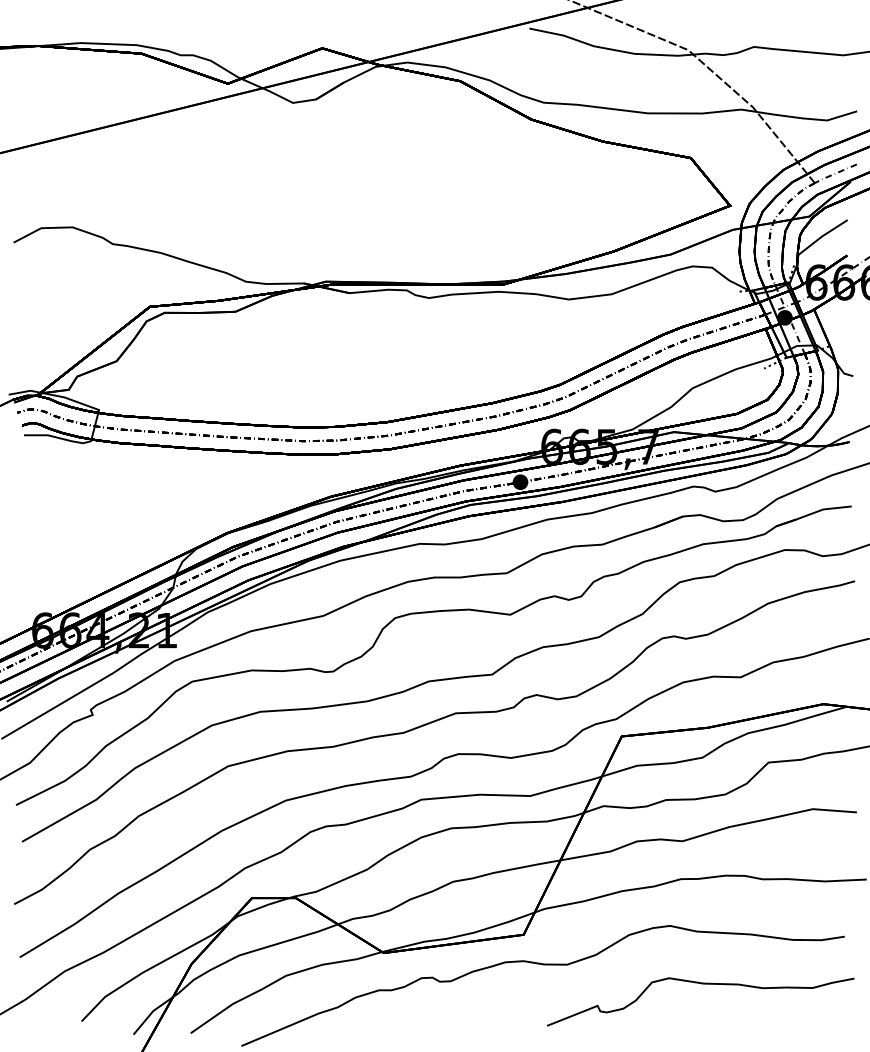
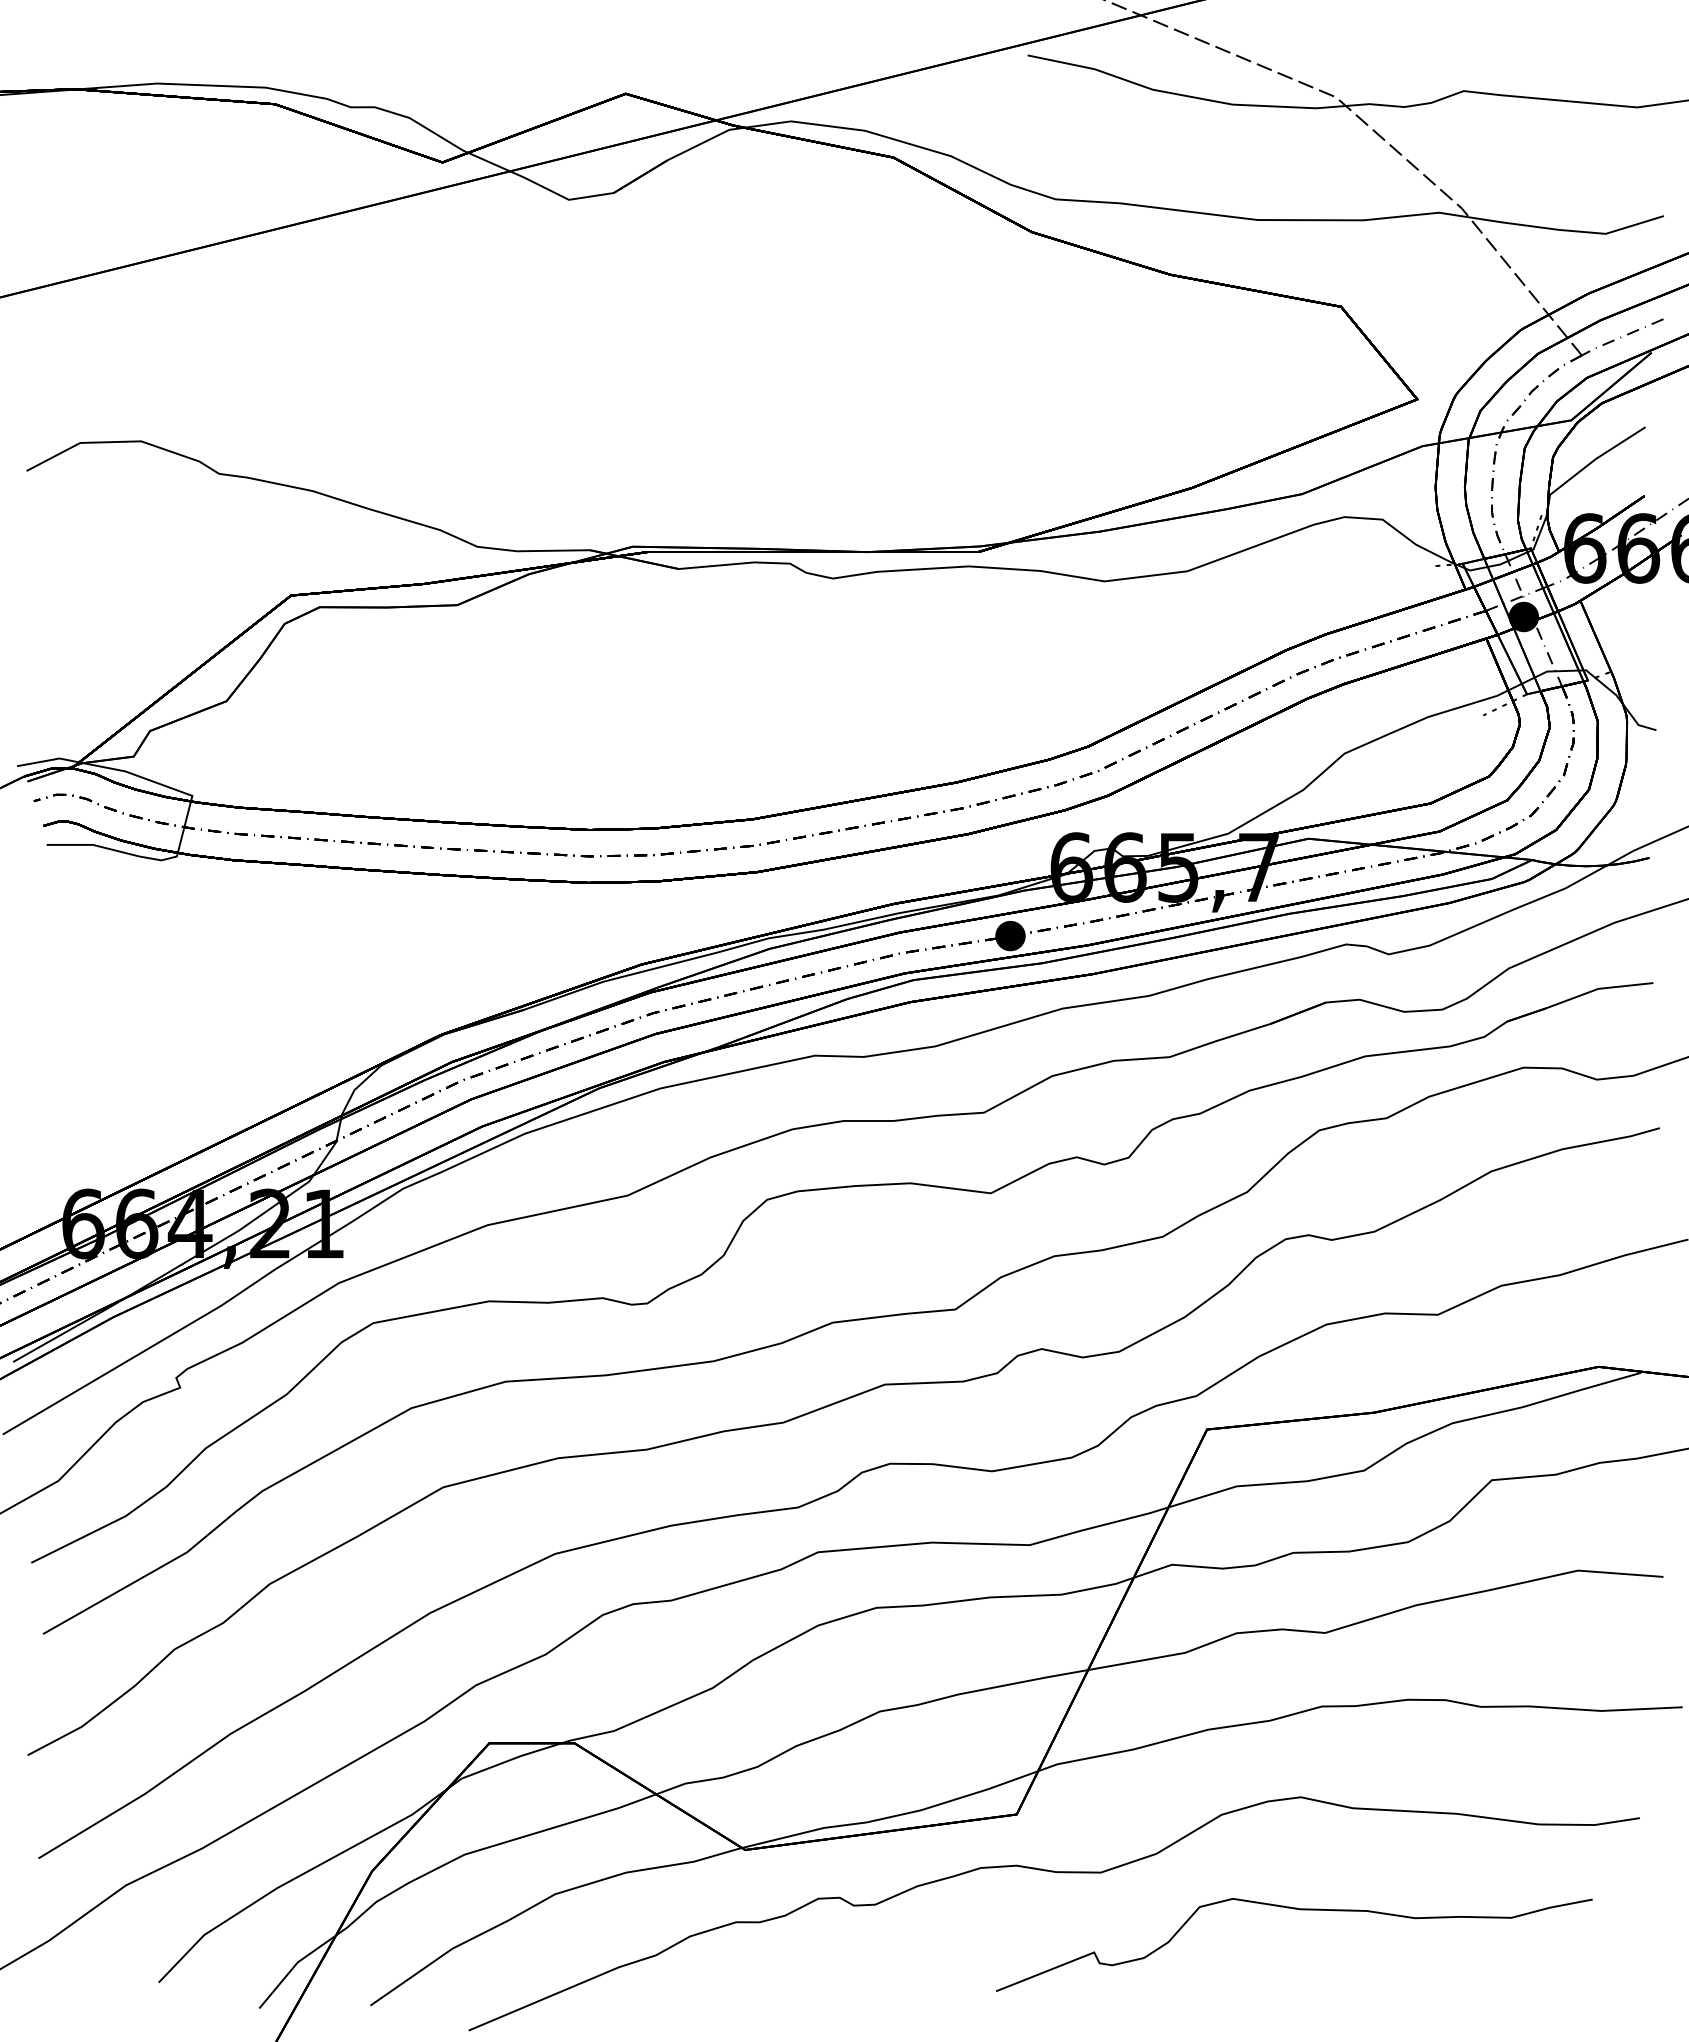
curve: (701, 984) -> (1295, 1910), moved

